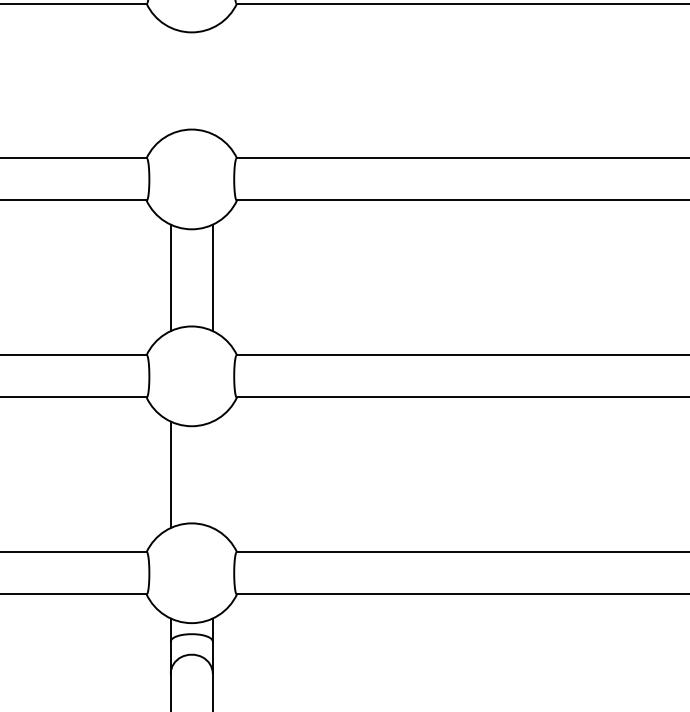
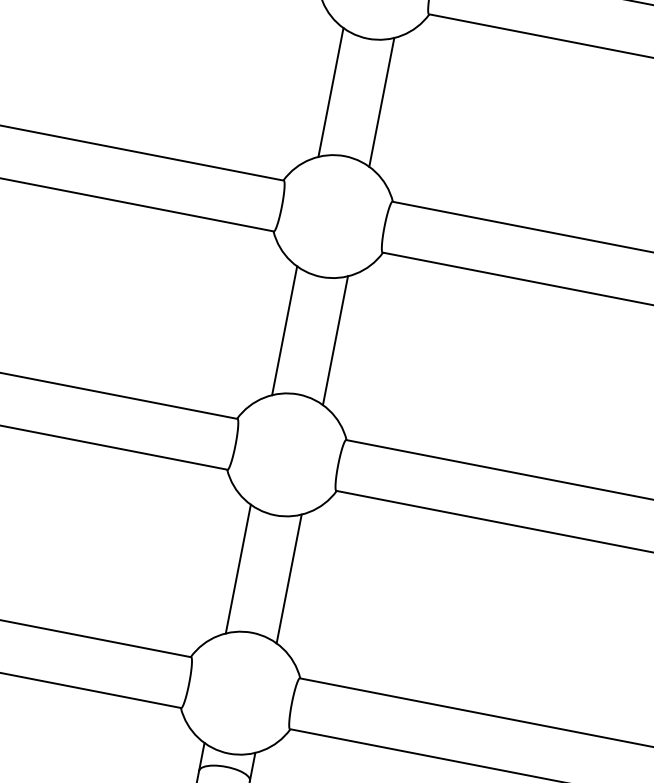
line: (170, 80) -> (330, 91), added
line: (212, 80) -> (381, 101), added
line: (212, 474) -> (288, 578), added

